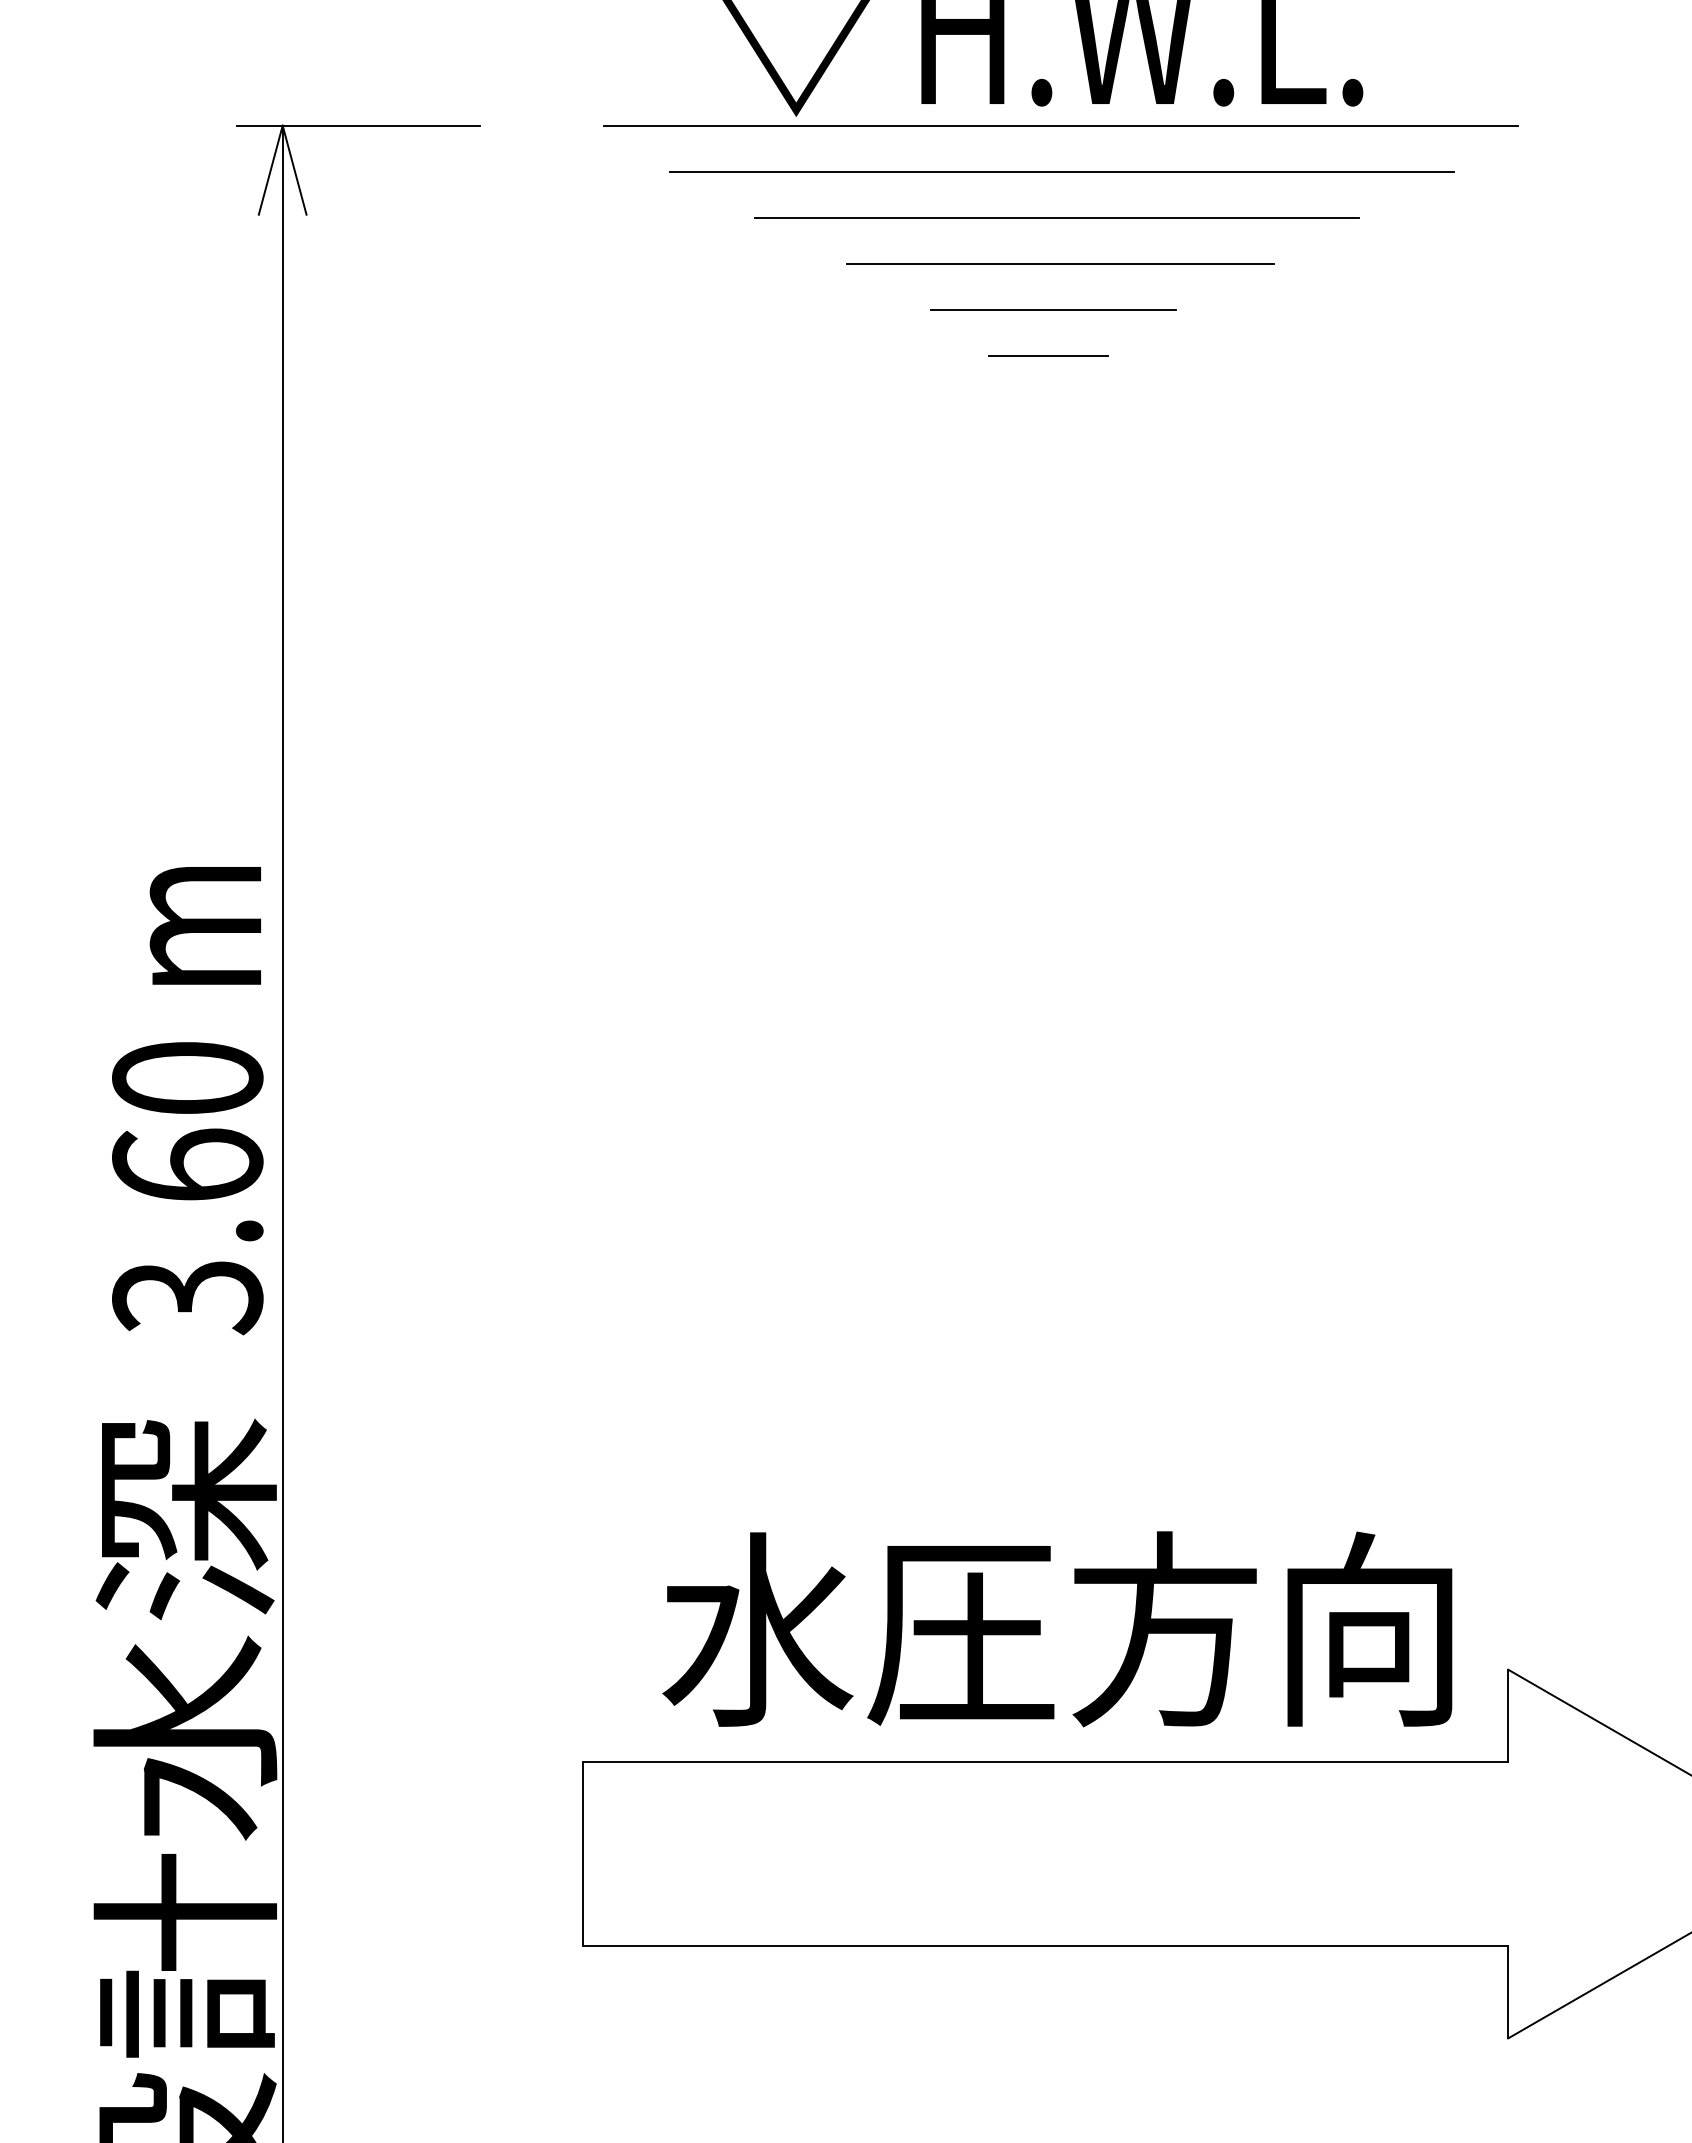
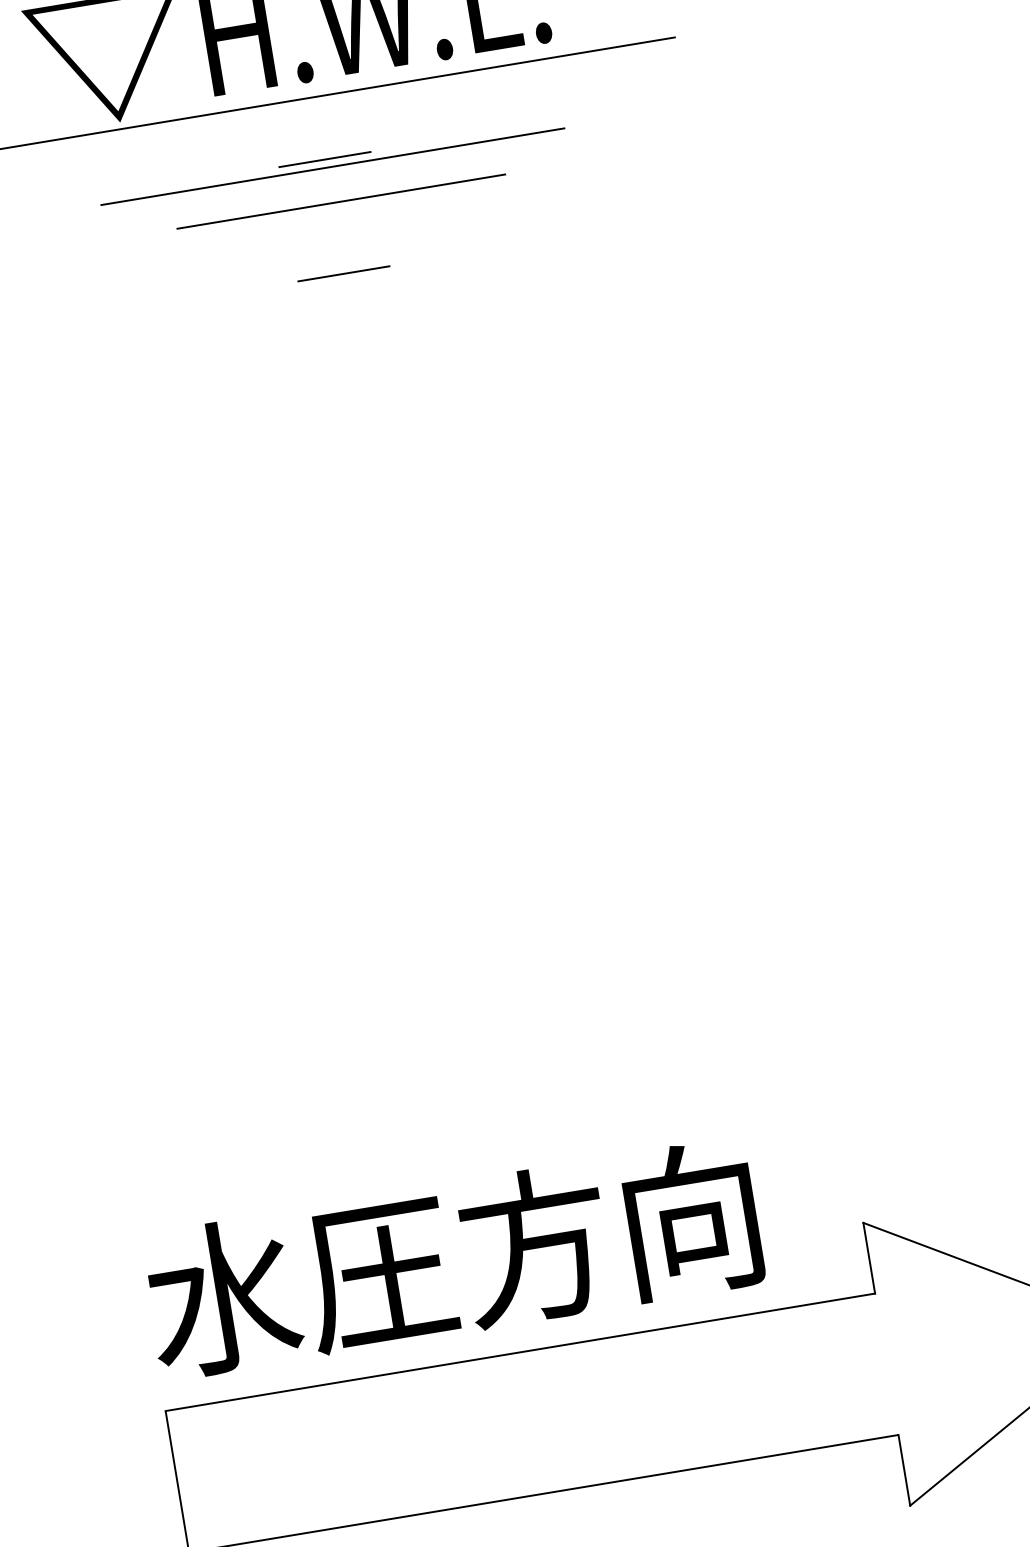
line: (1061, 171) -> (330, 130), removed
line: (1048, 206) -> (325, 159), added
line: (1053, 310) -> (342, 238), removed
text: (1057, 1629) -> (452, 1259), moved

